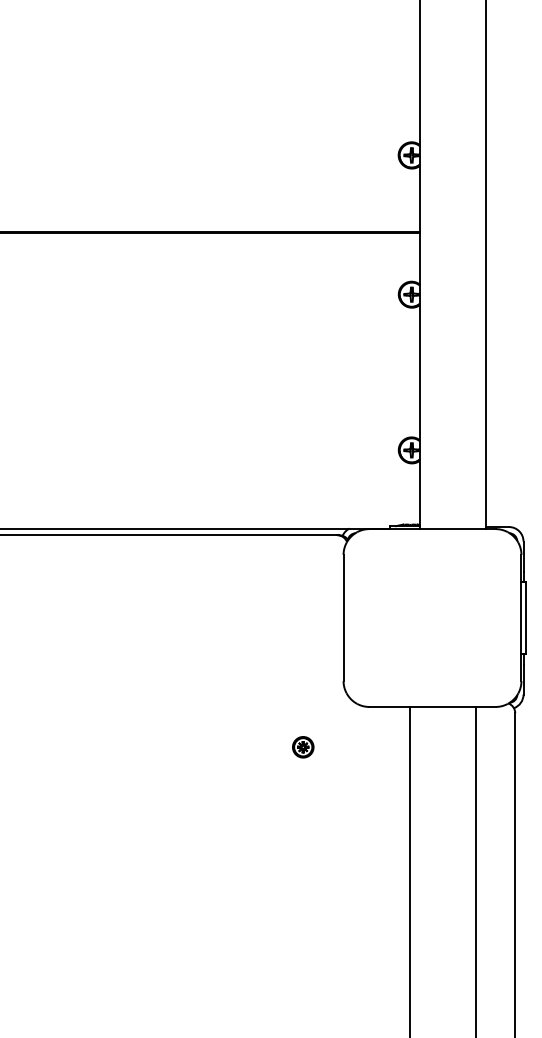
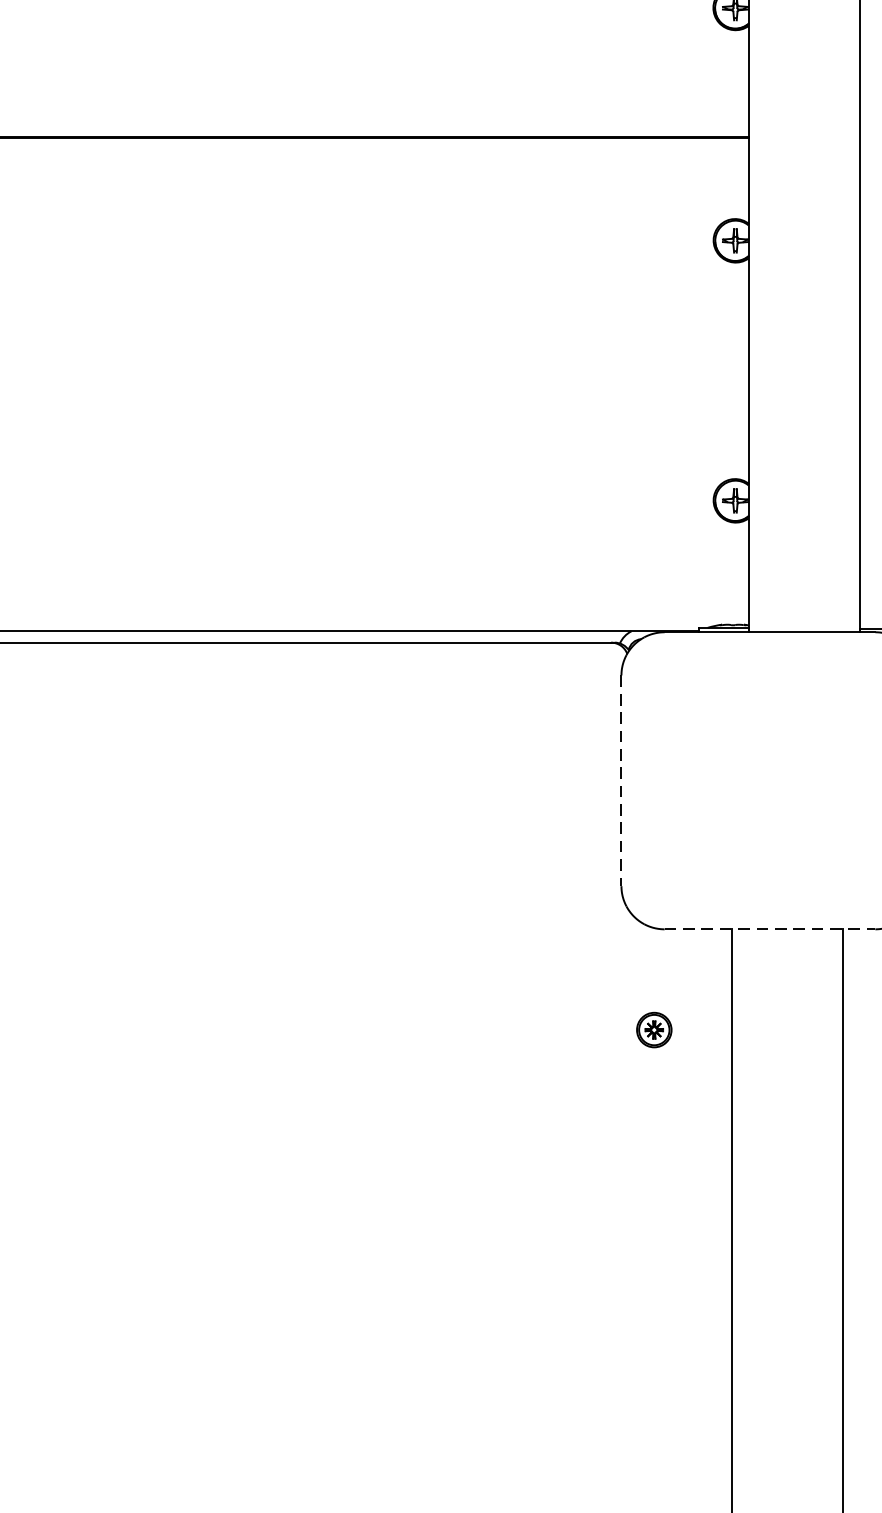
line: (343, 618) -> (621, 781), solid -> dashed
line: (433, 706) -> (771, 928), solid -> dashed
part: (303, 747) -> (654, 1030), moved

